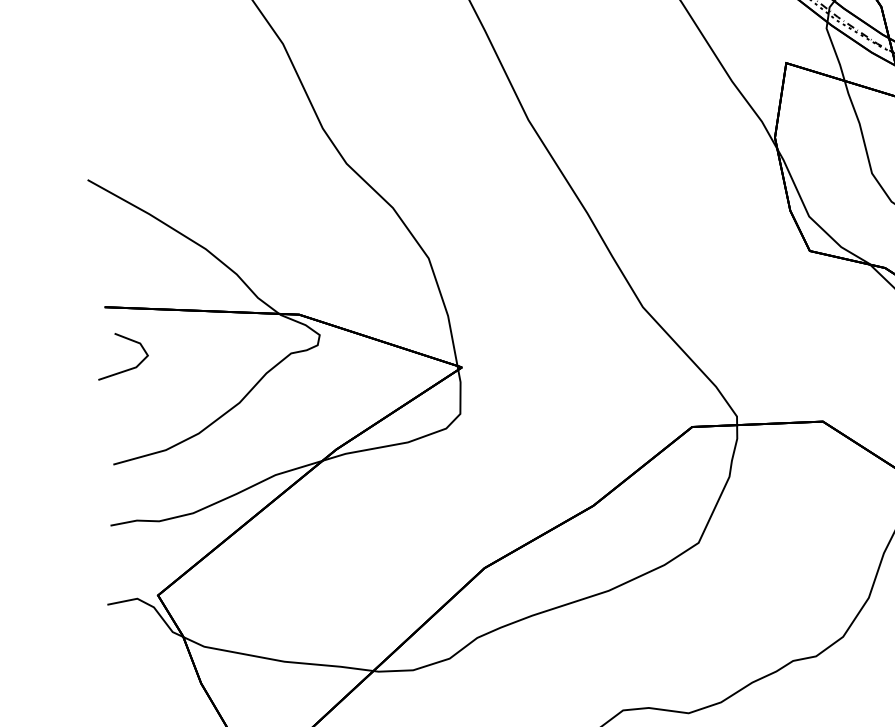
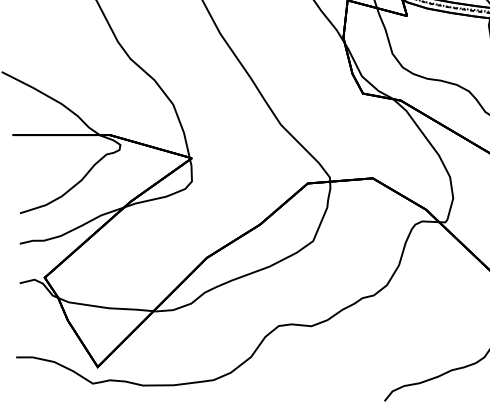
line: (130, 367) -> (26, 164), removed

